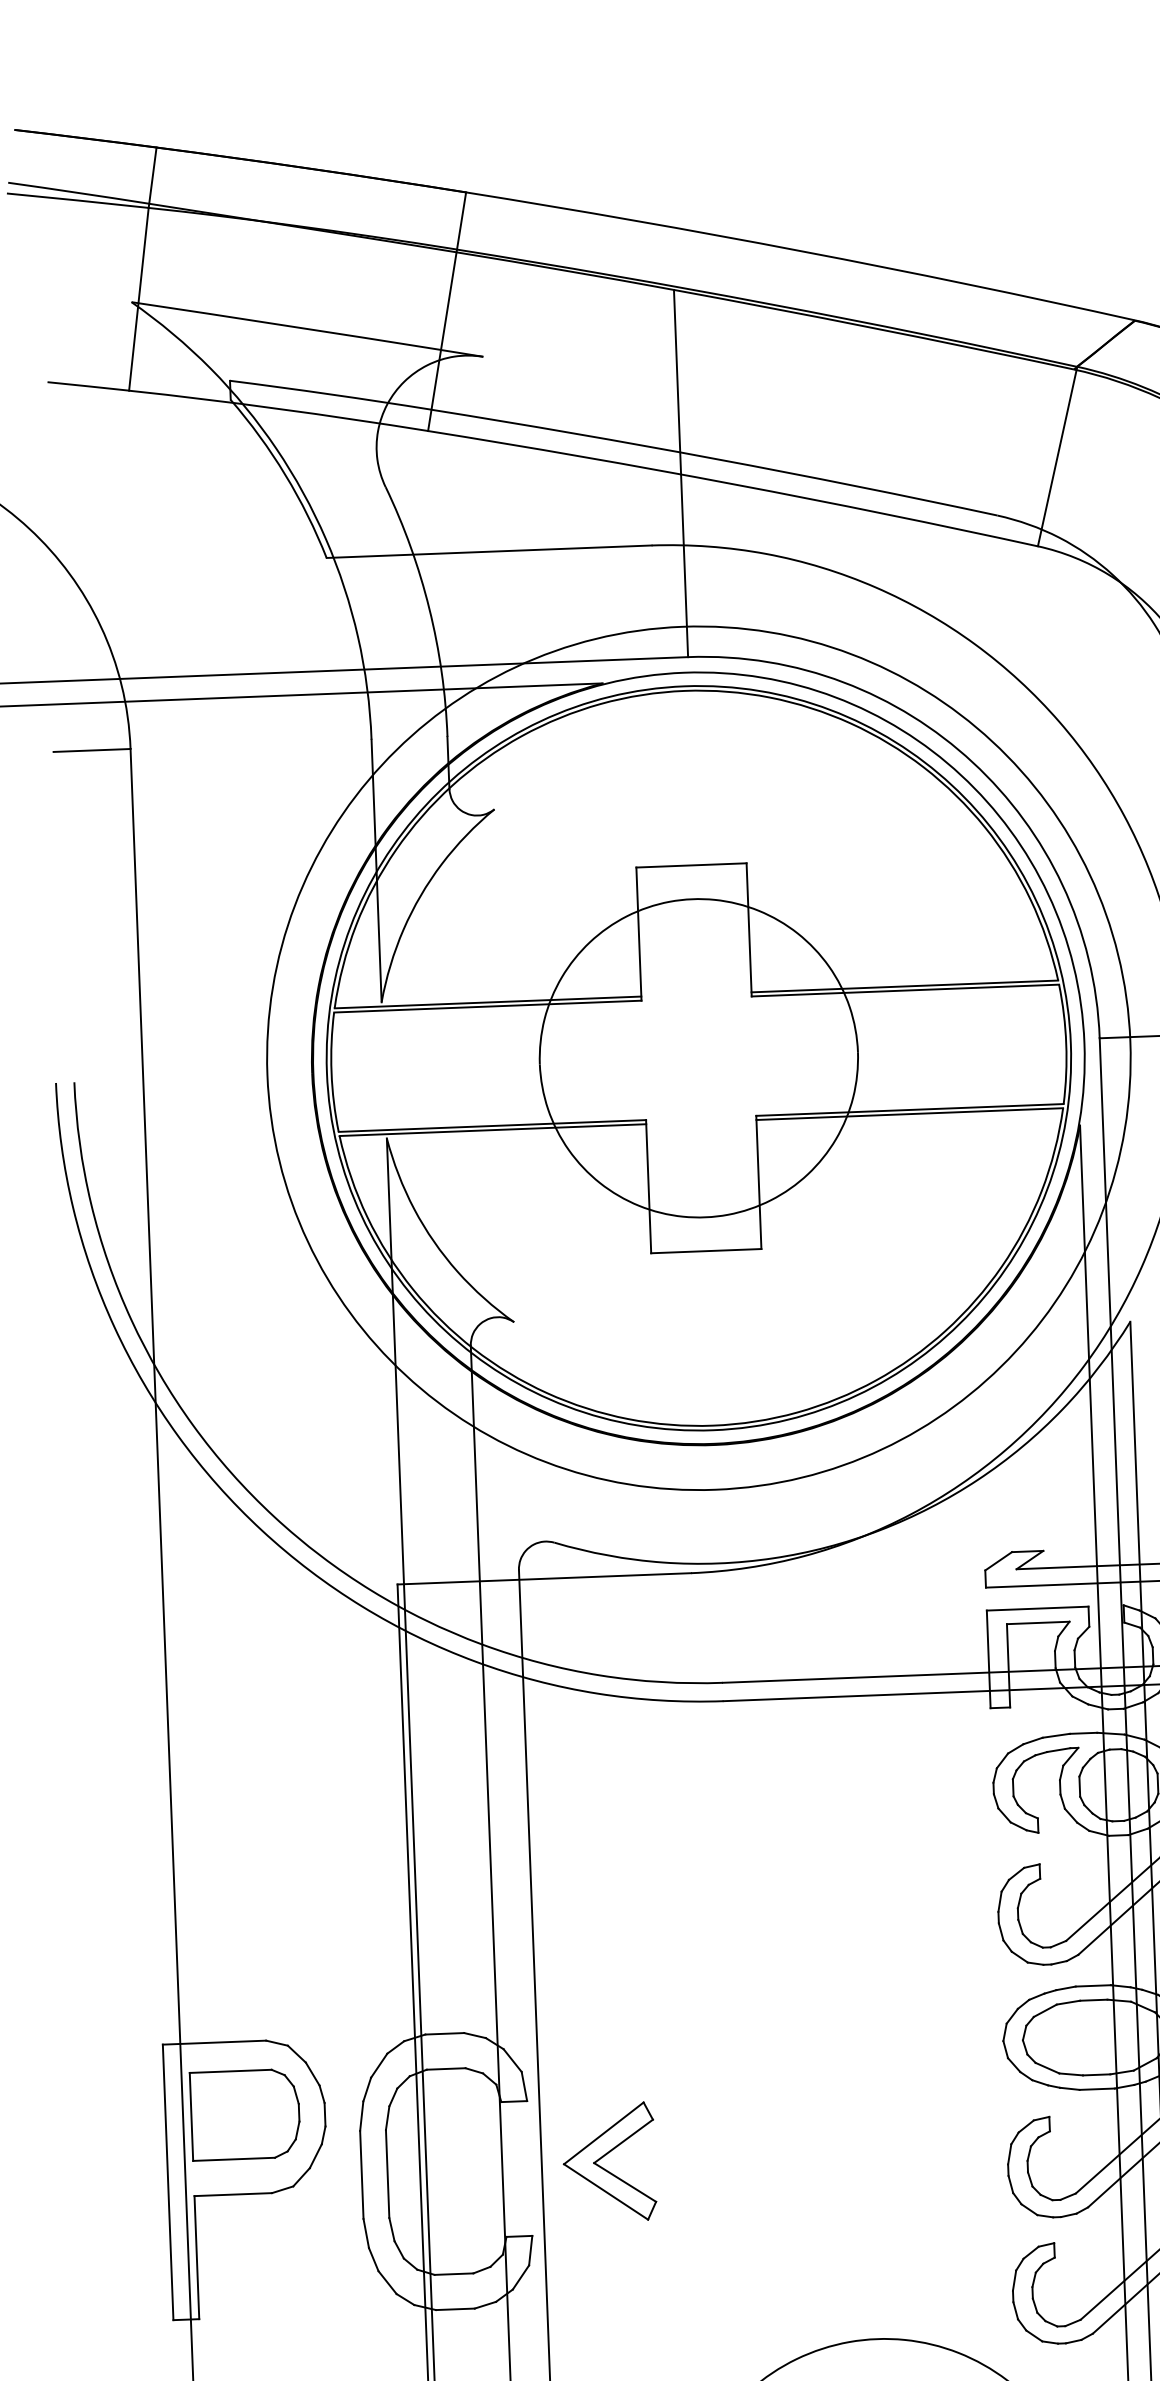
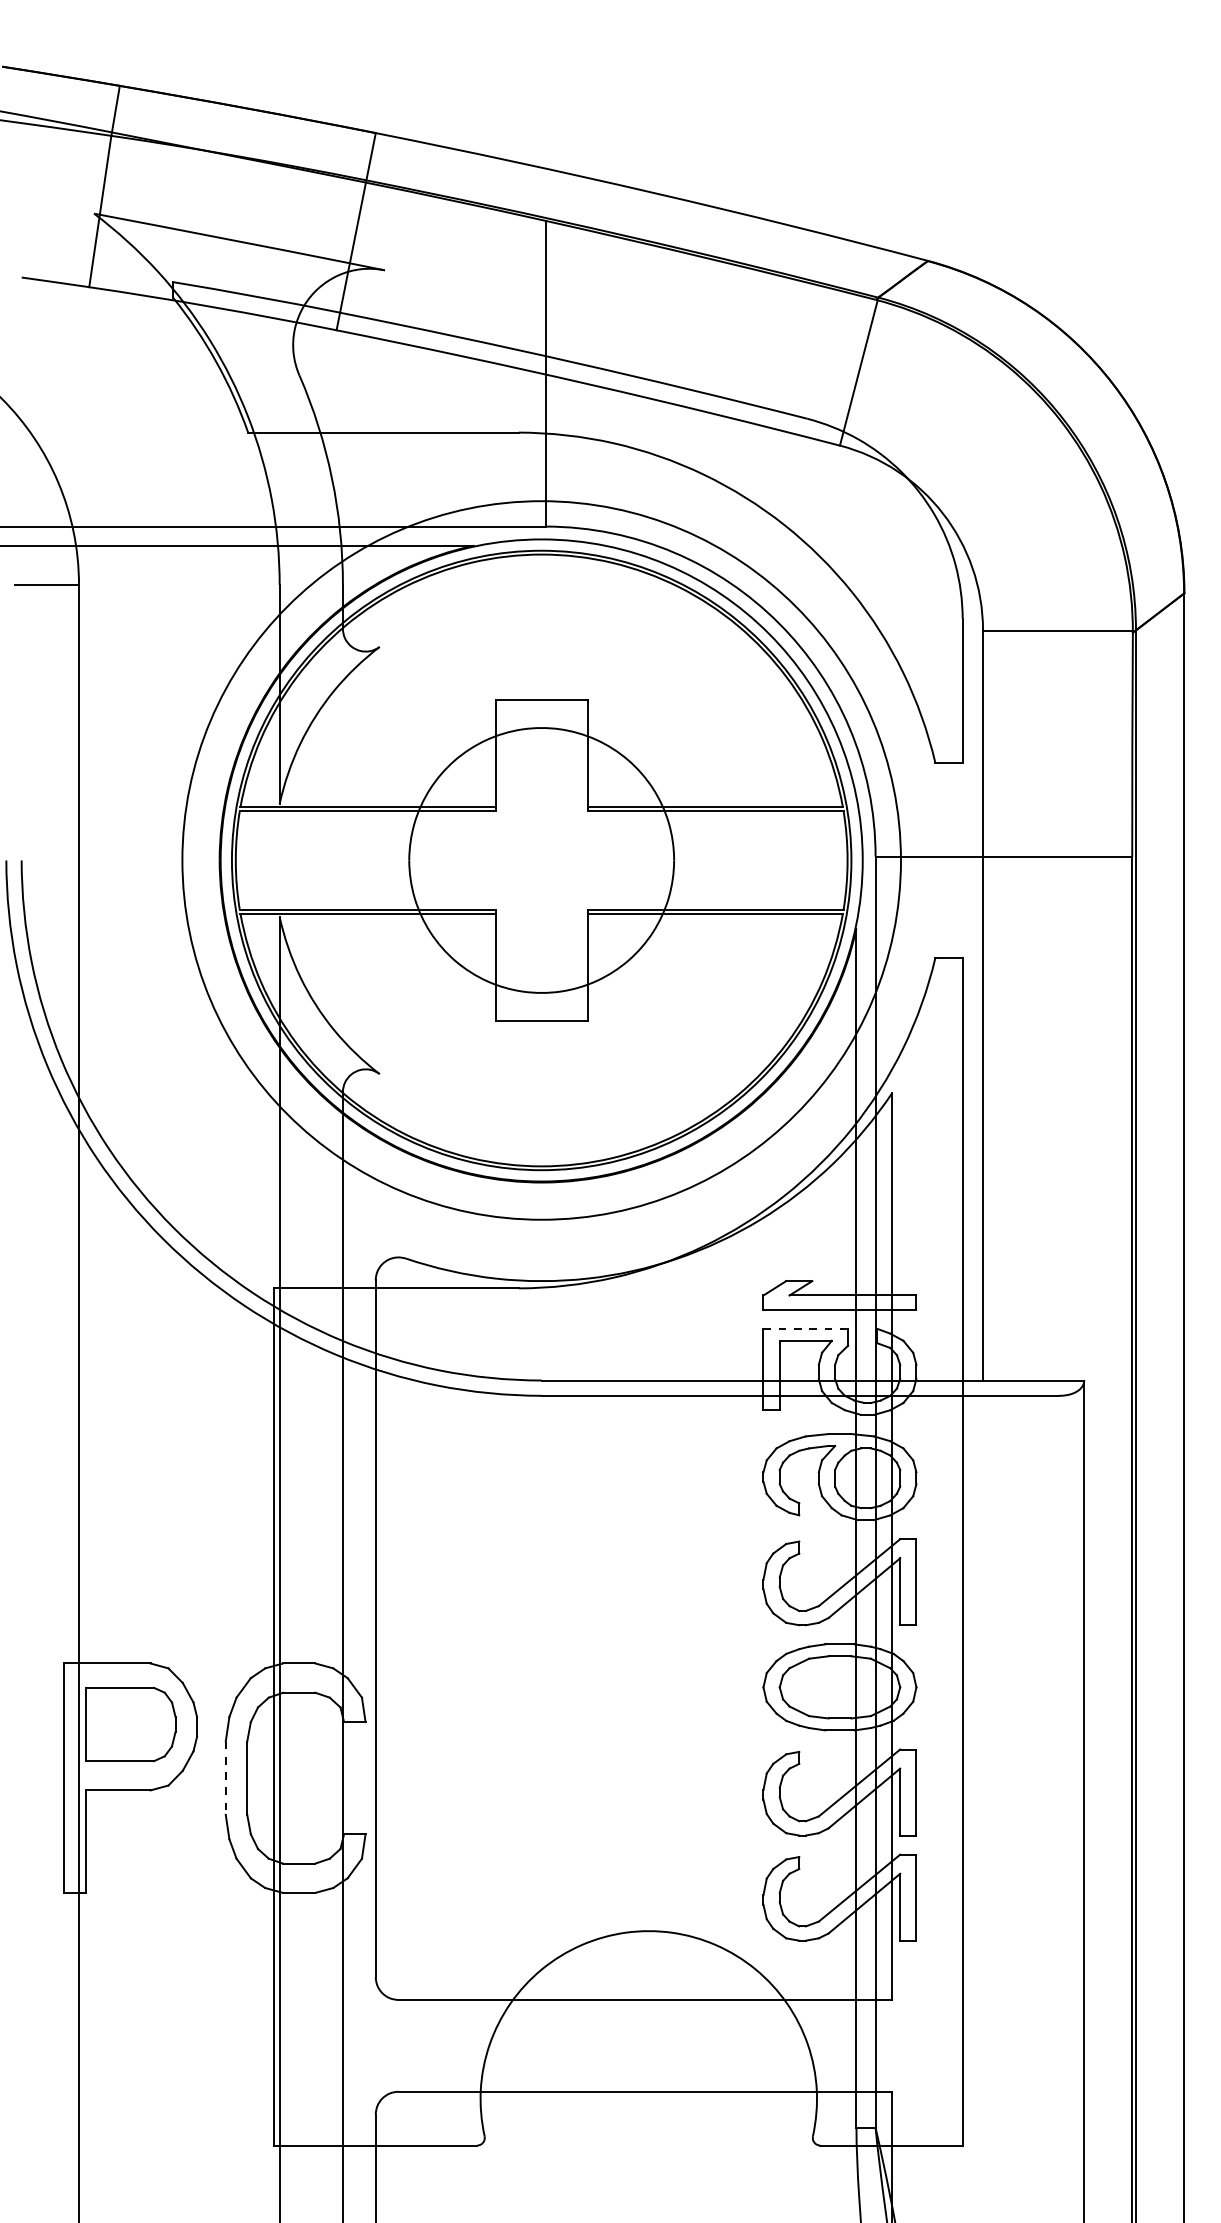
line: (1038, 1608) -> (806, 1328), solid -> dashed
part: (608, 2162) -> (431, 1775), removed
line: (361, 2175) -> (225, 1778), solid -> dashed

